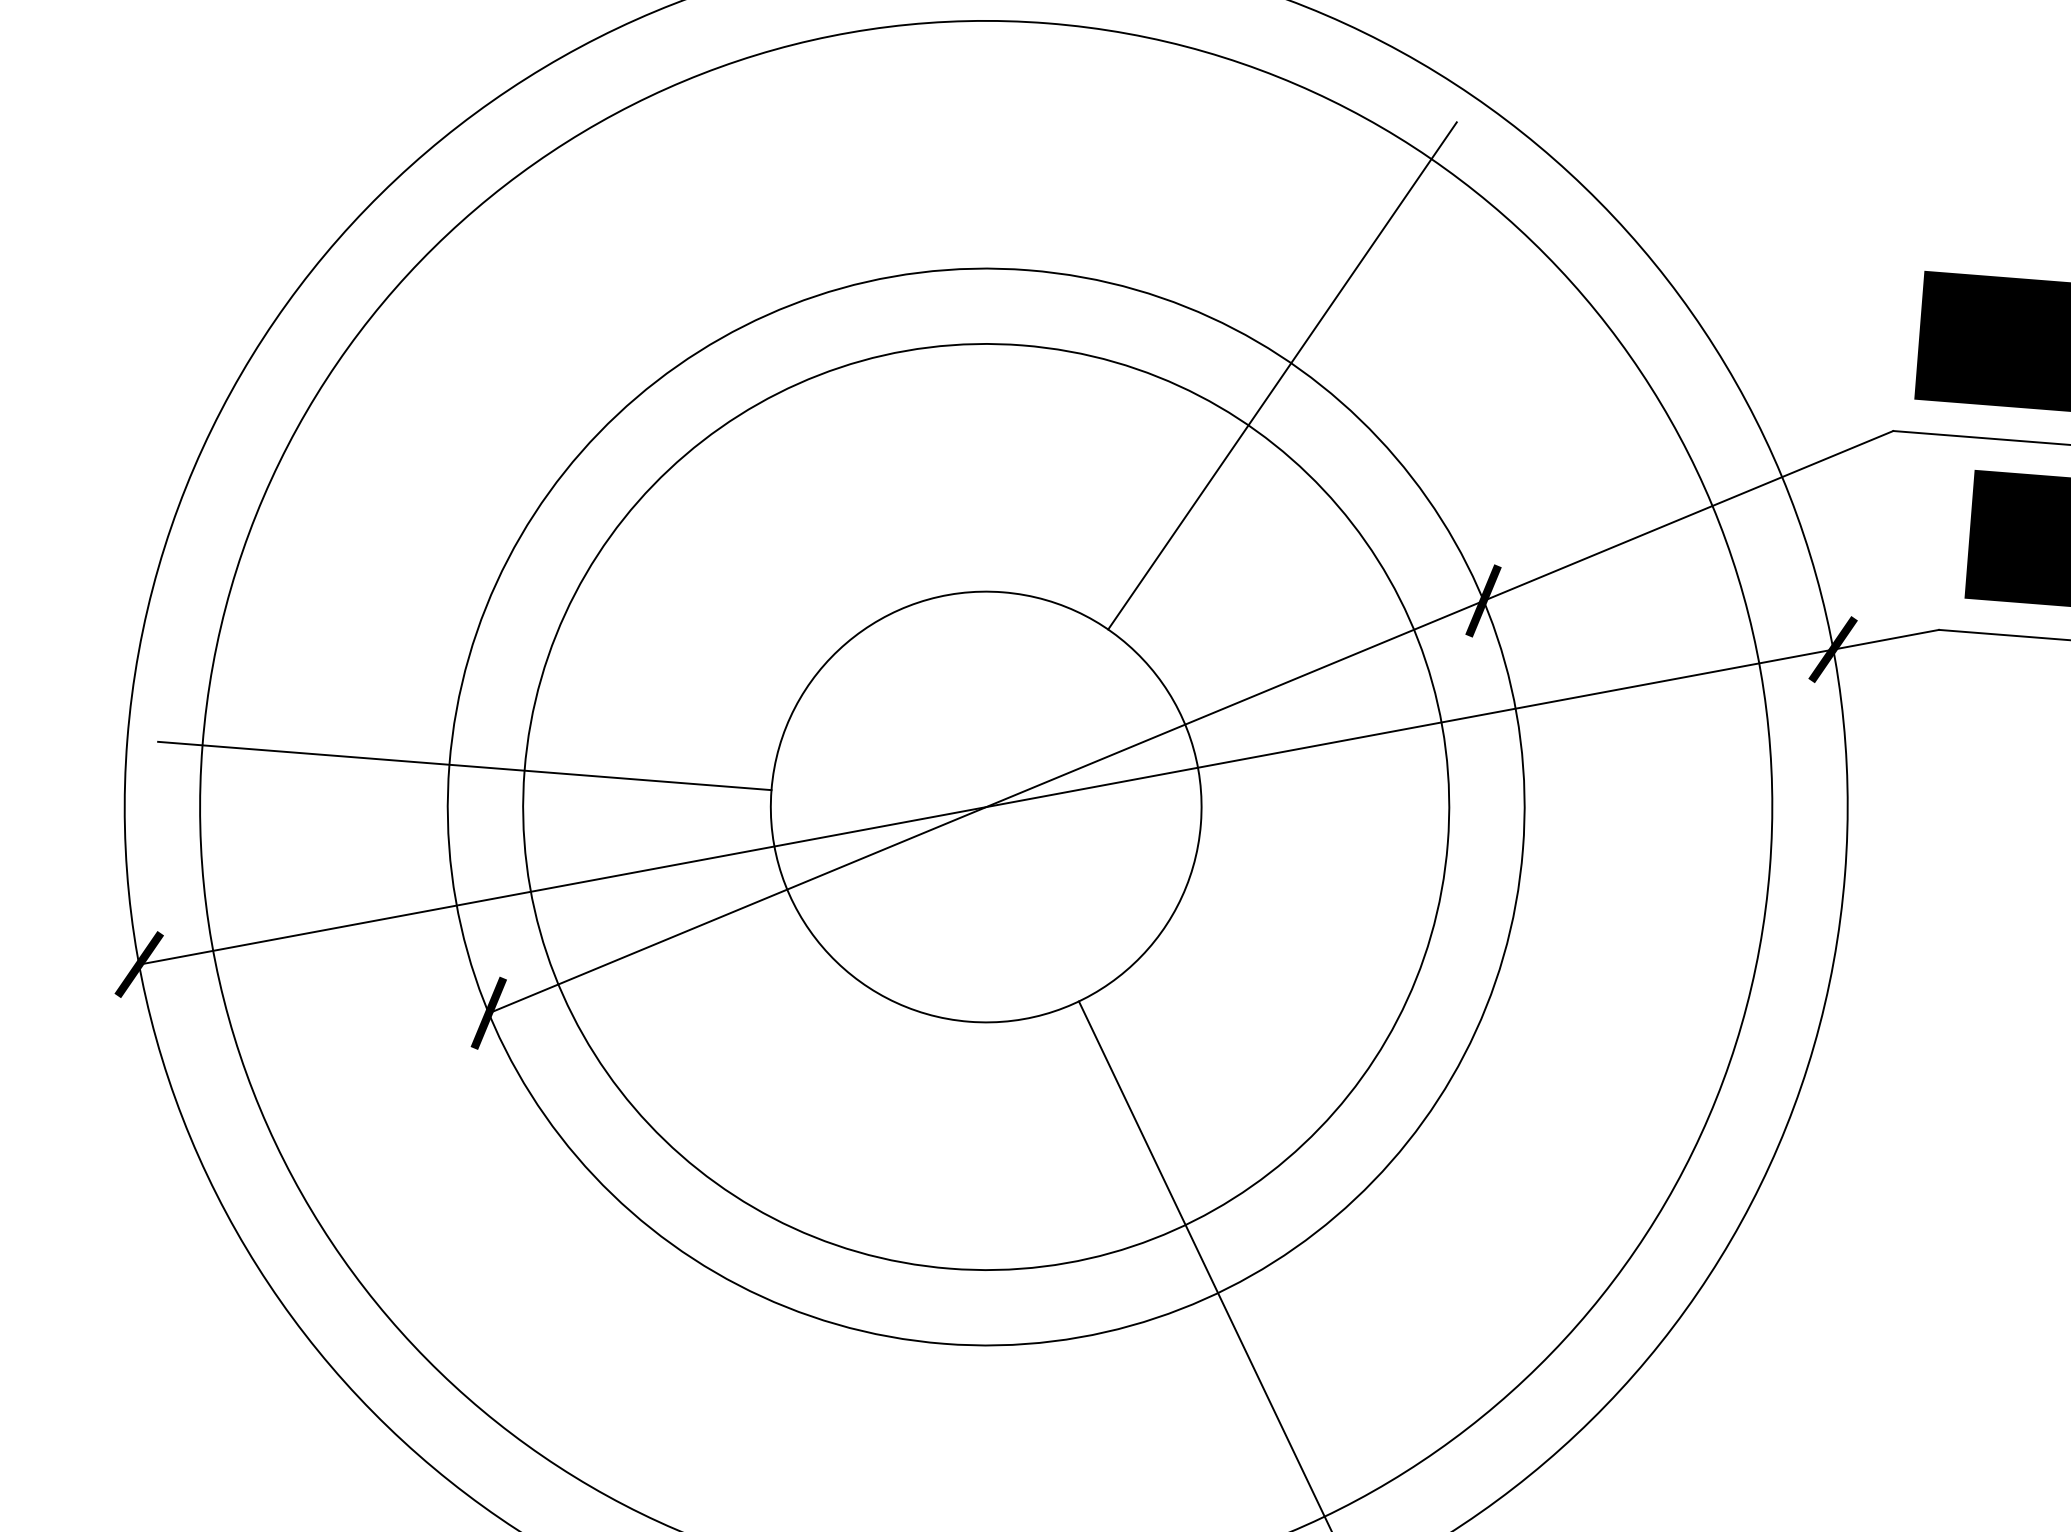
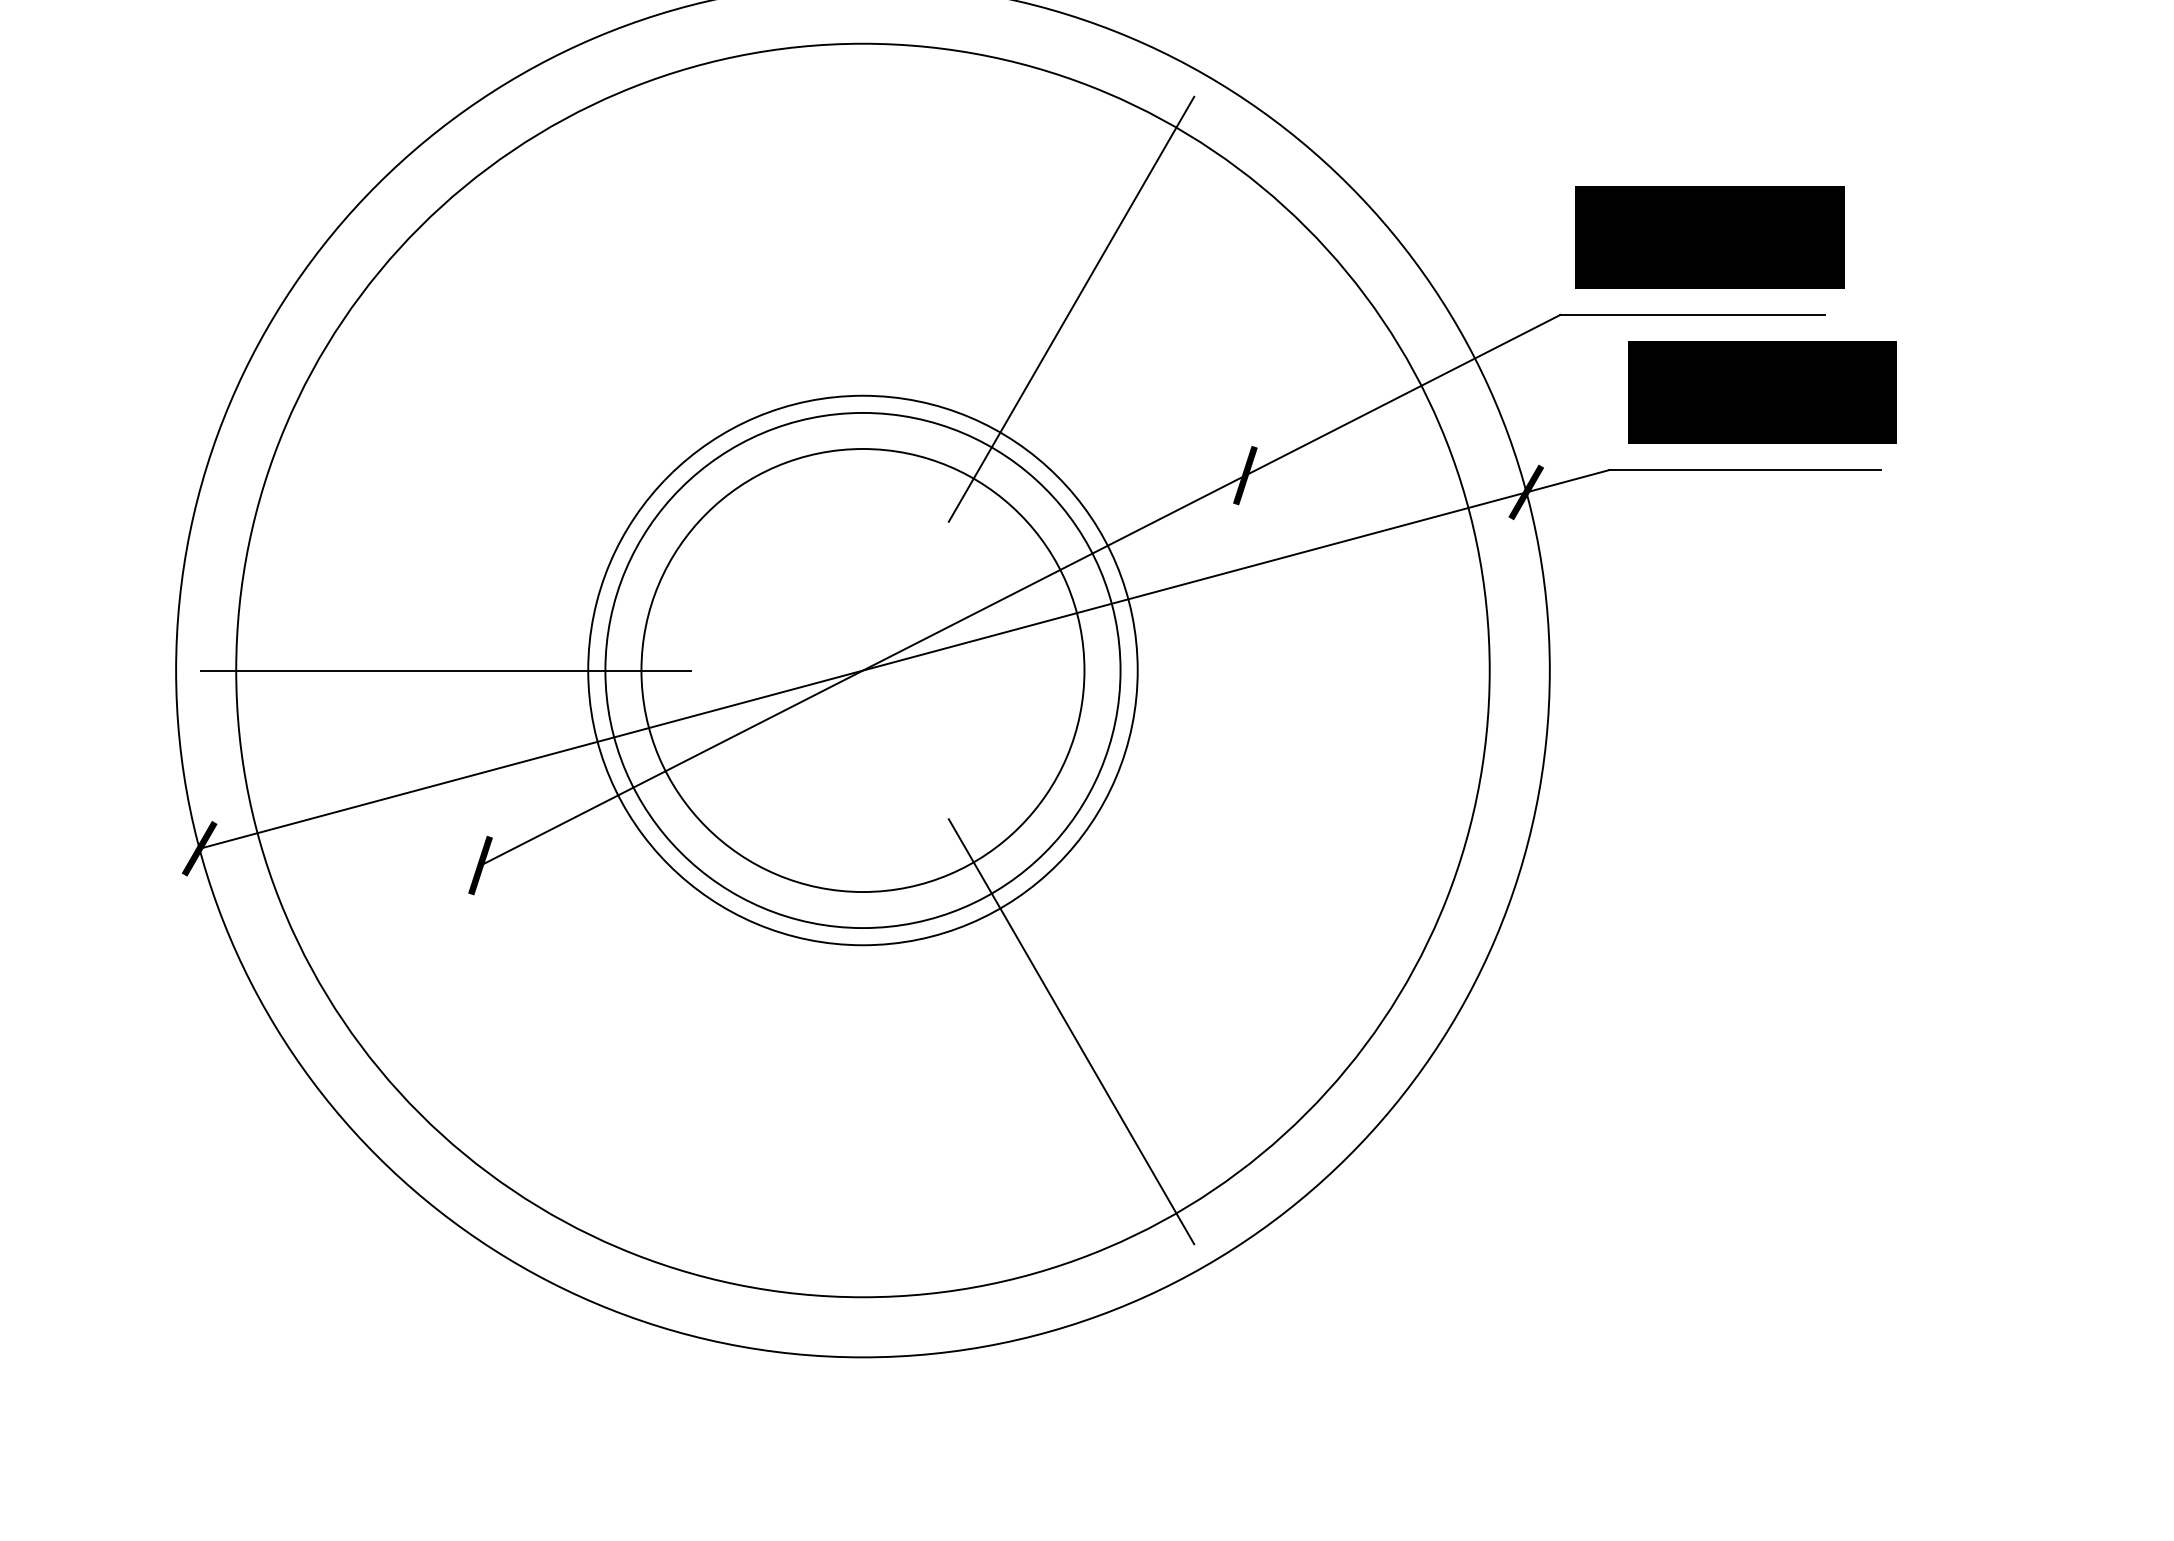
circle: (985, 806) -> (862, 670), size x0.6
circle: (985, 806) -> (862, 670), size x0.6
circle: (985, 806) -> (862, 670), size x1.6

